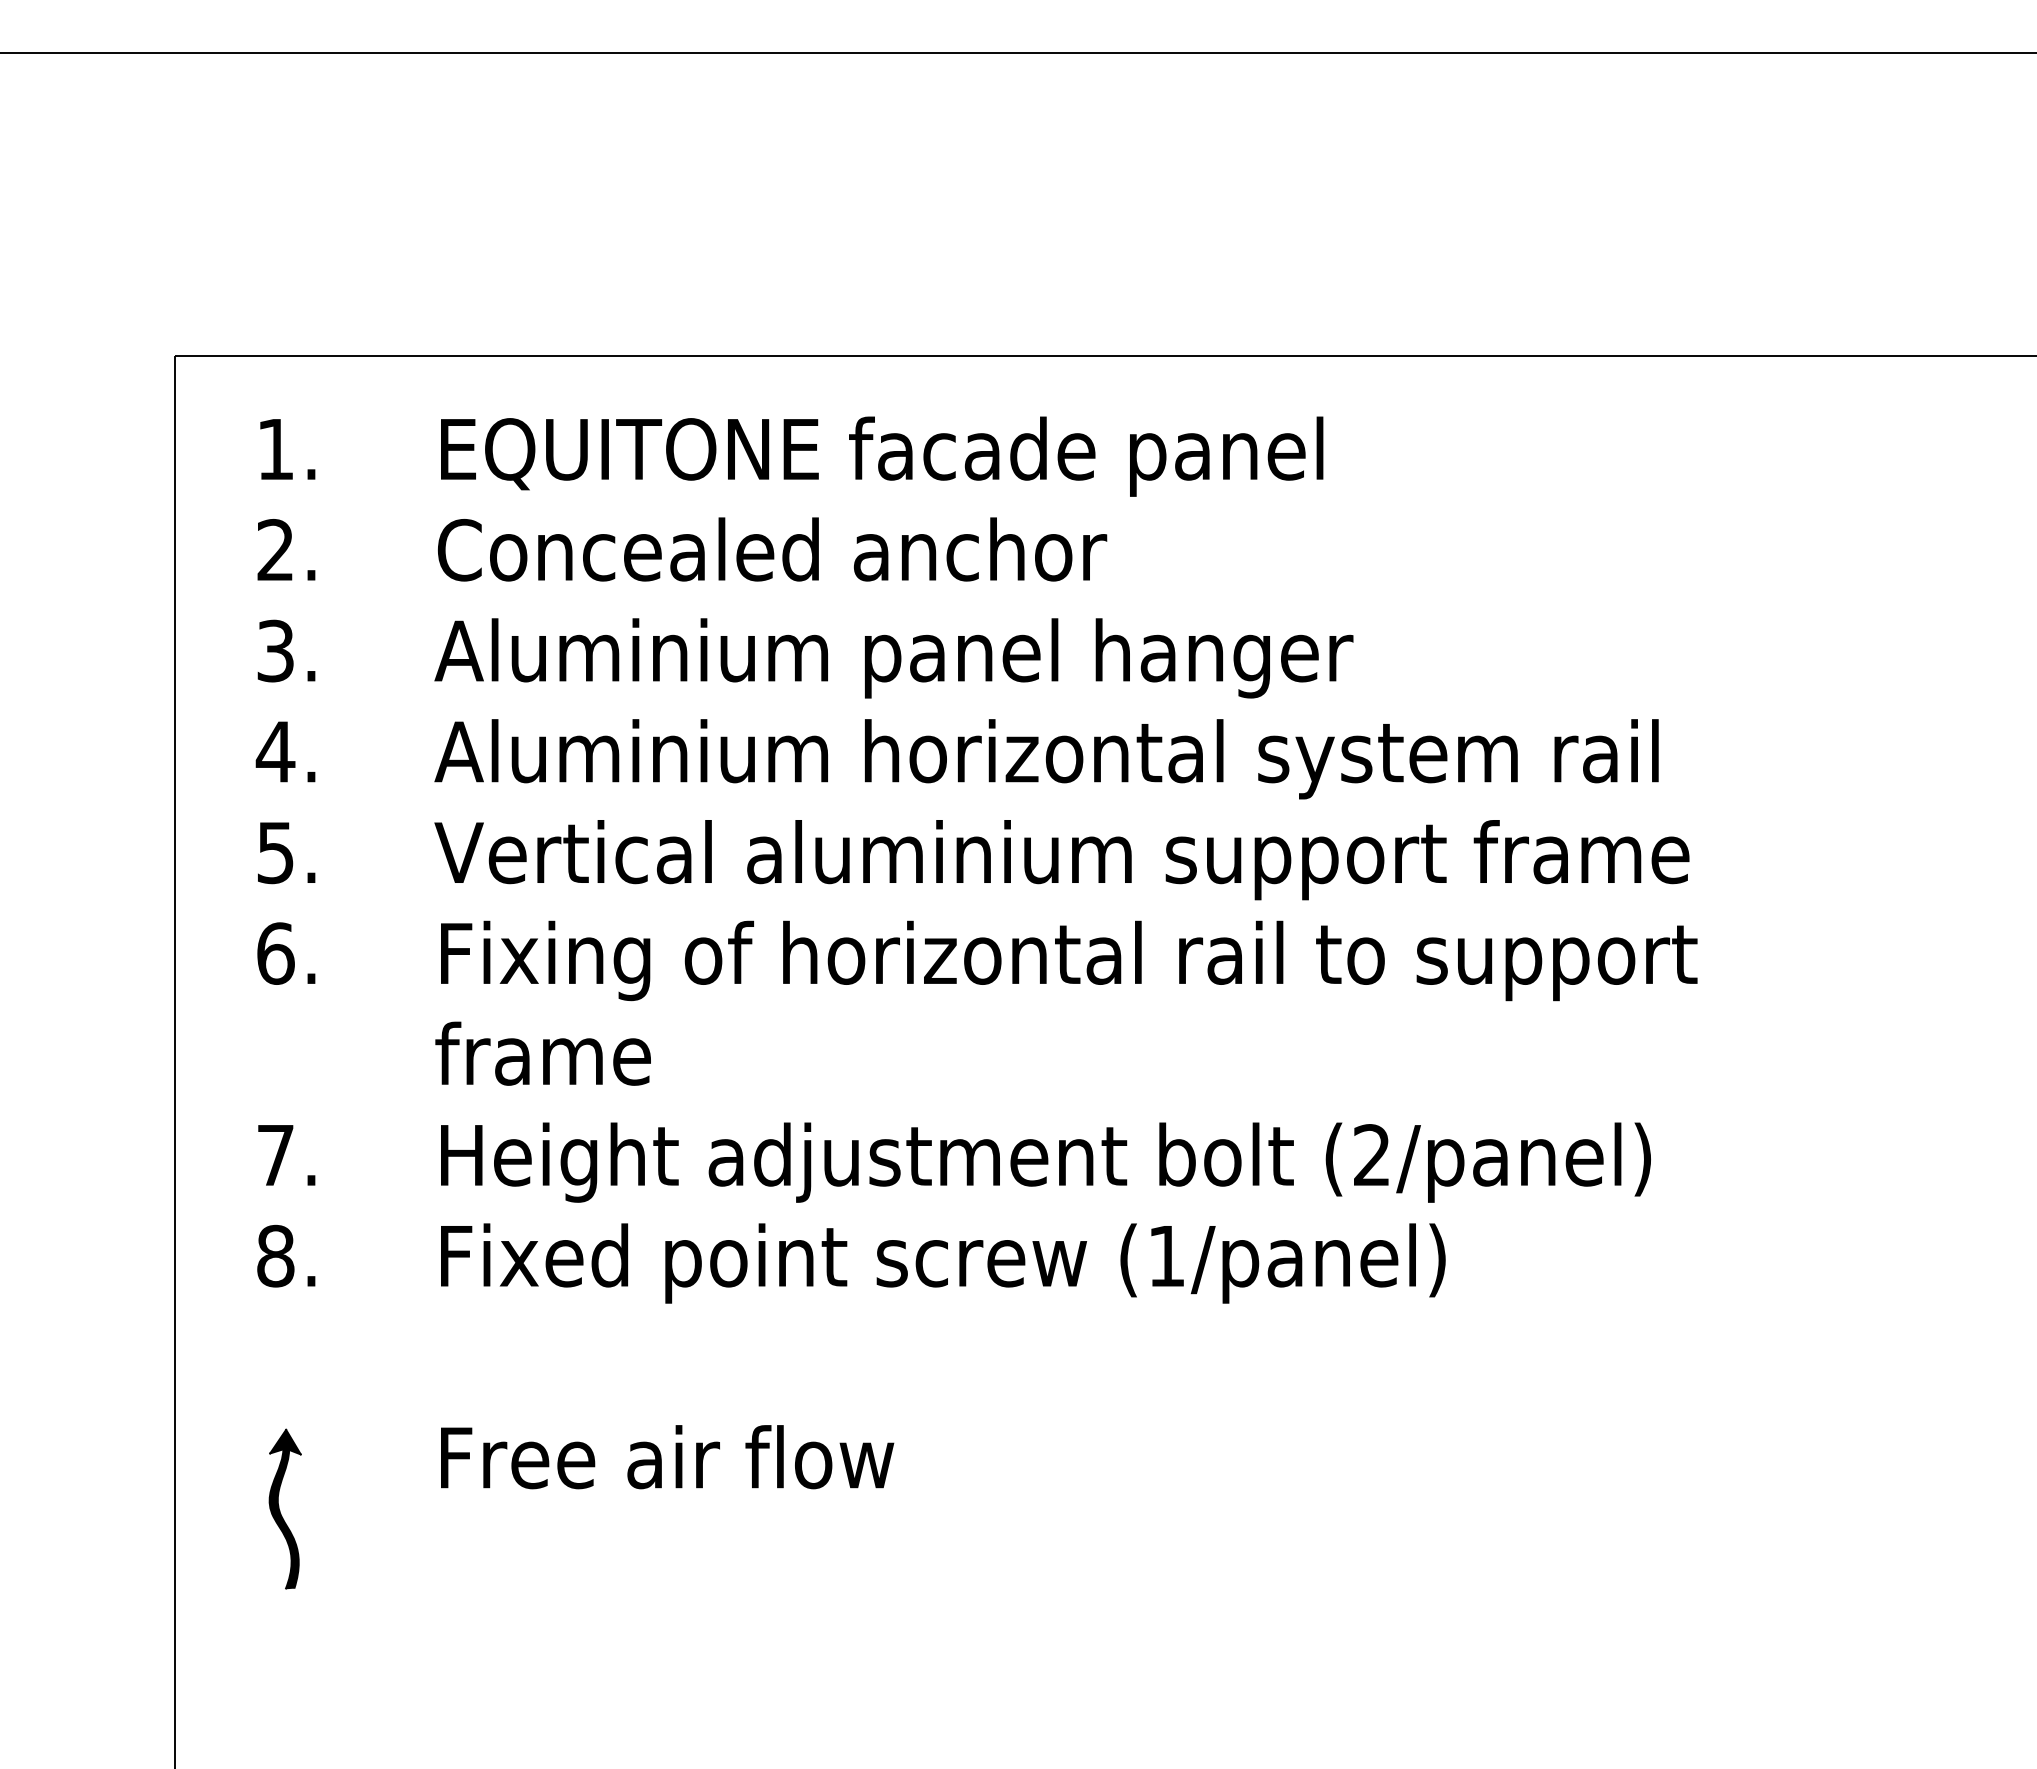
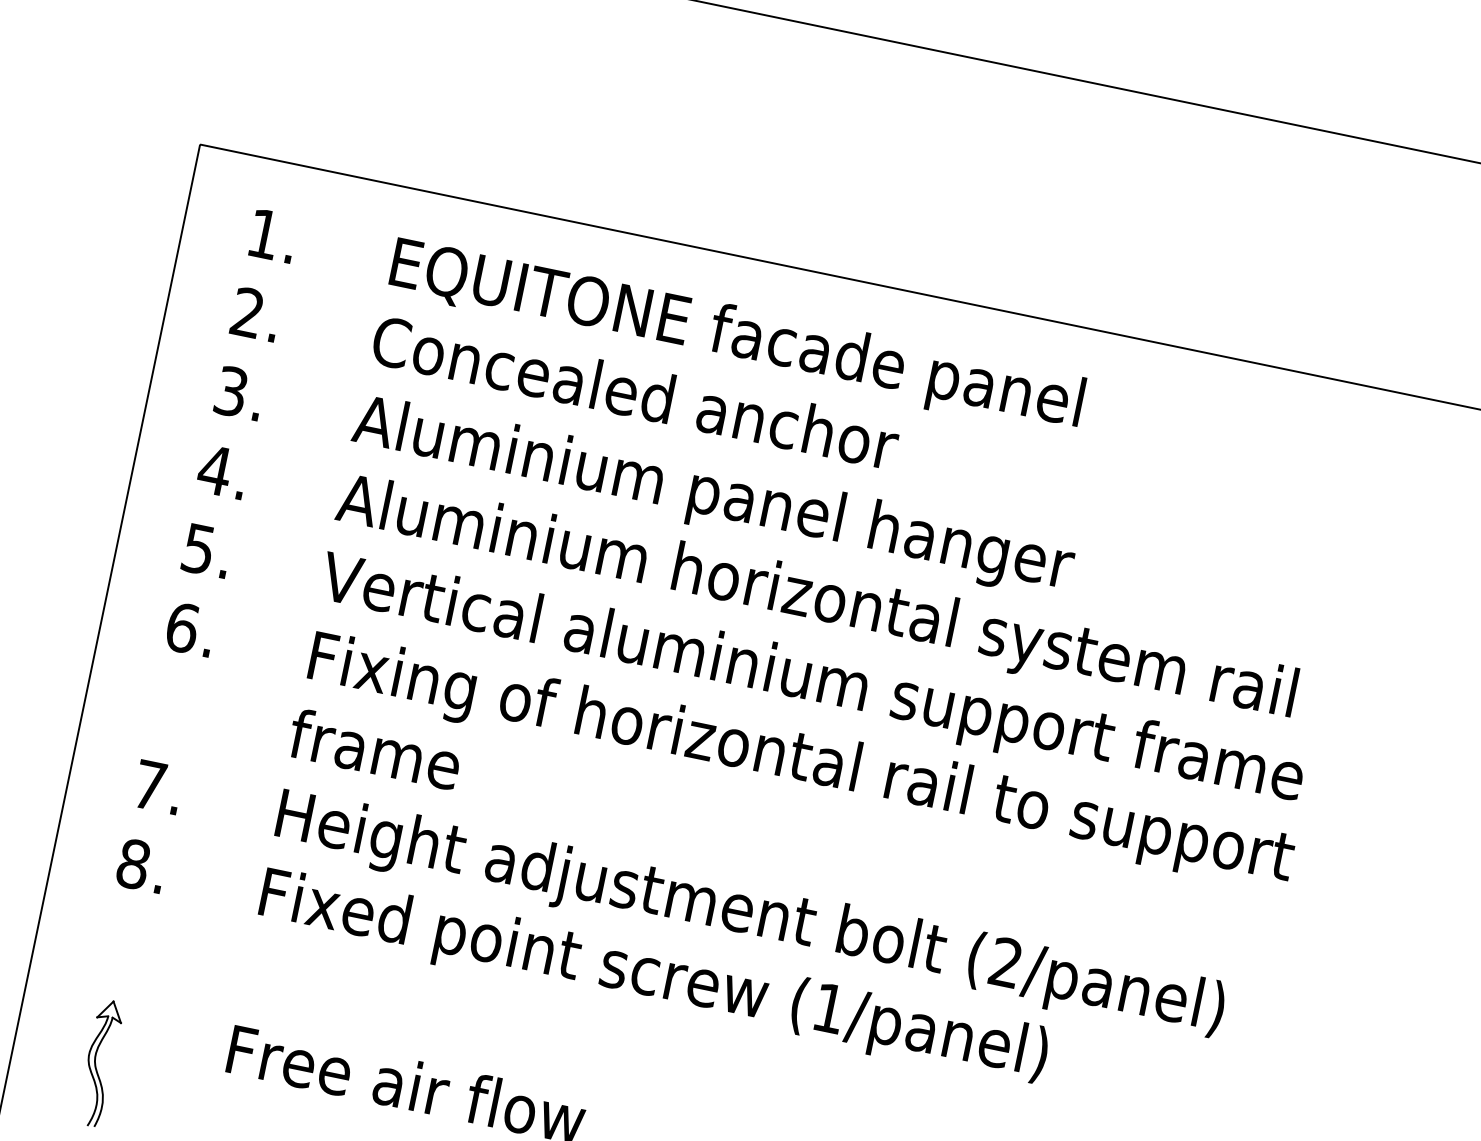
fill: (284, 1509) -> (99, 1063), removed

